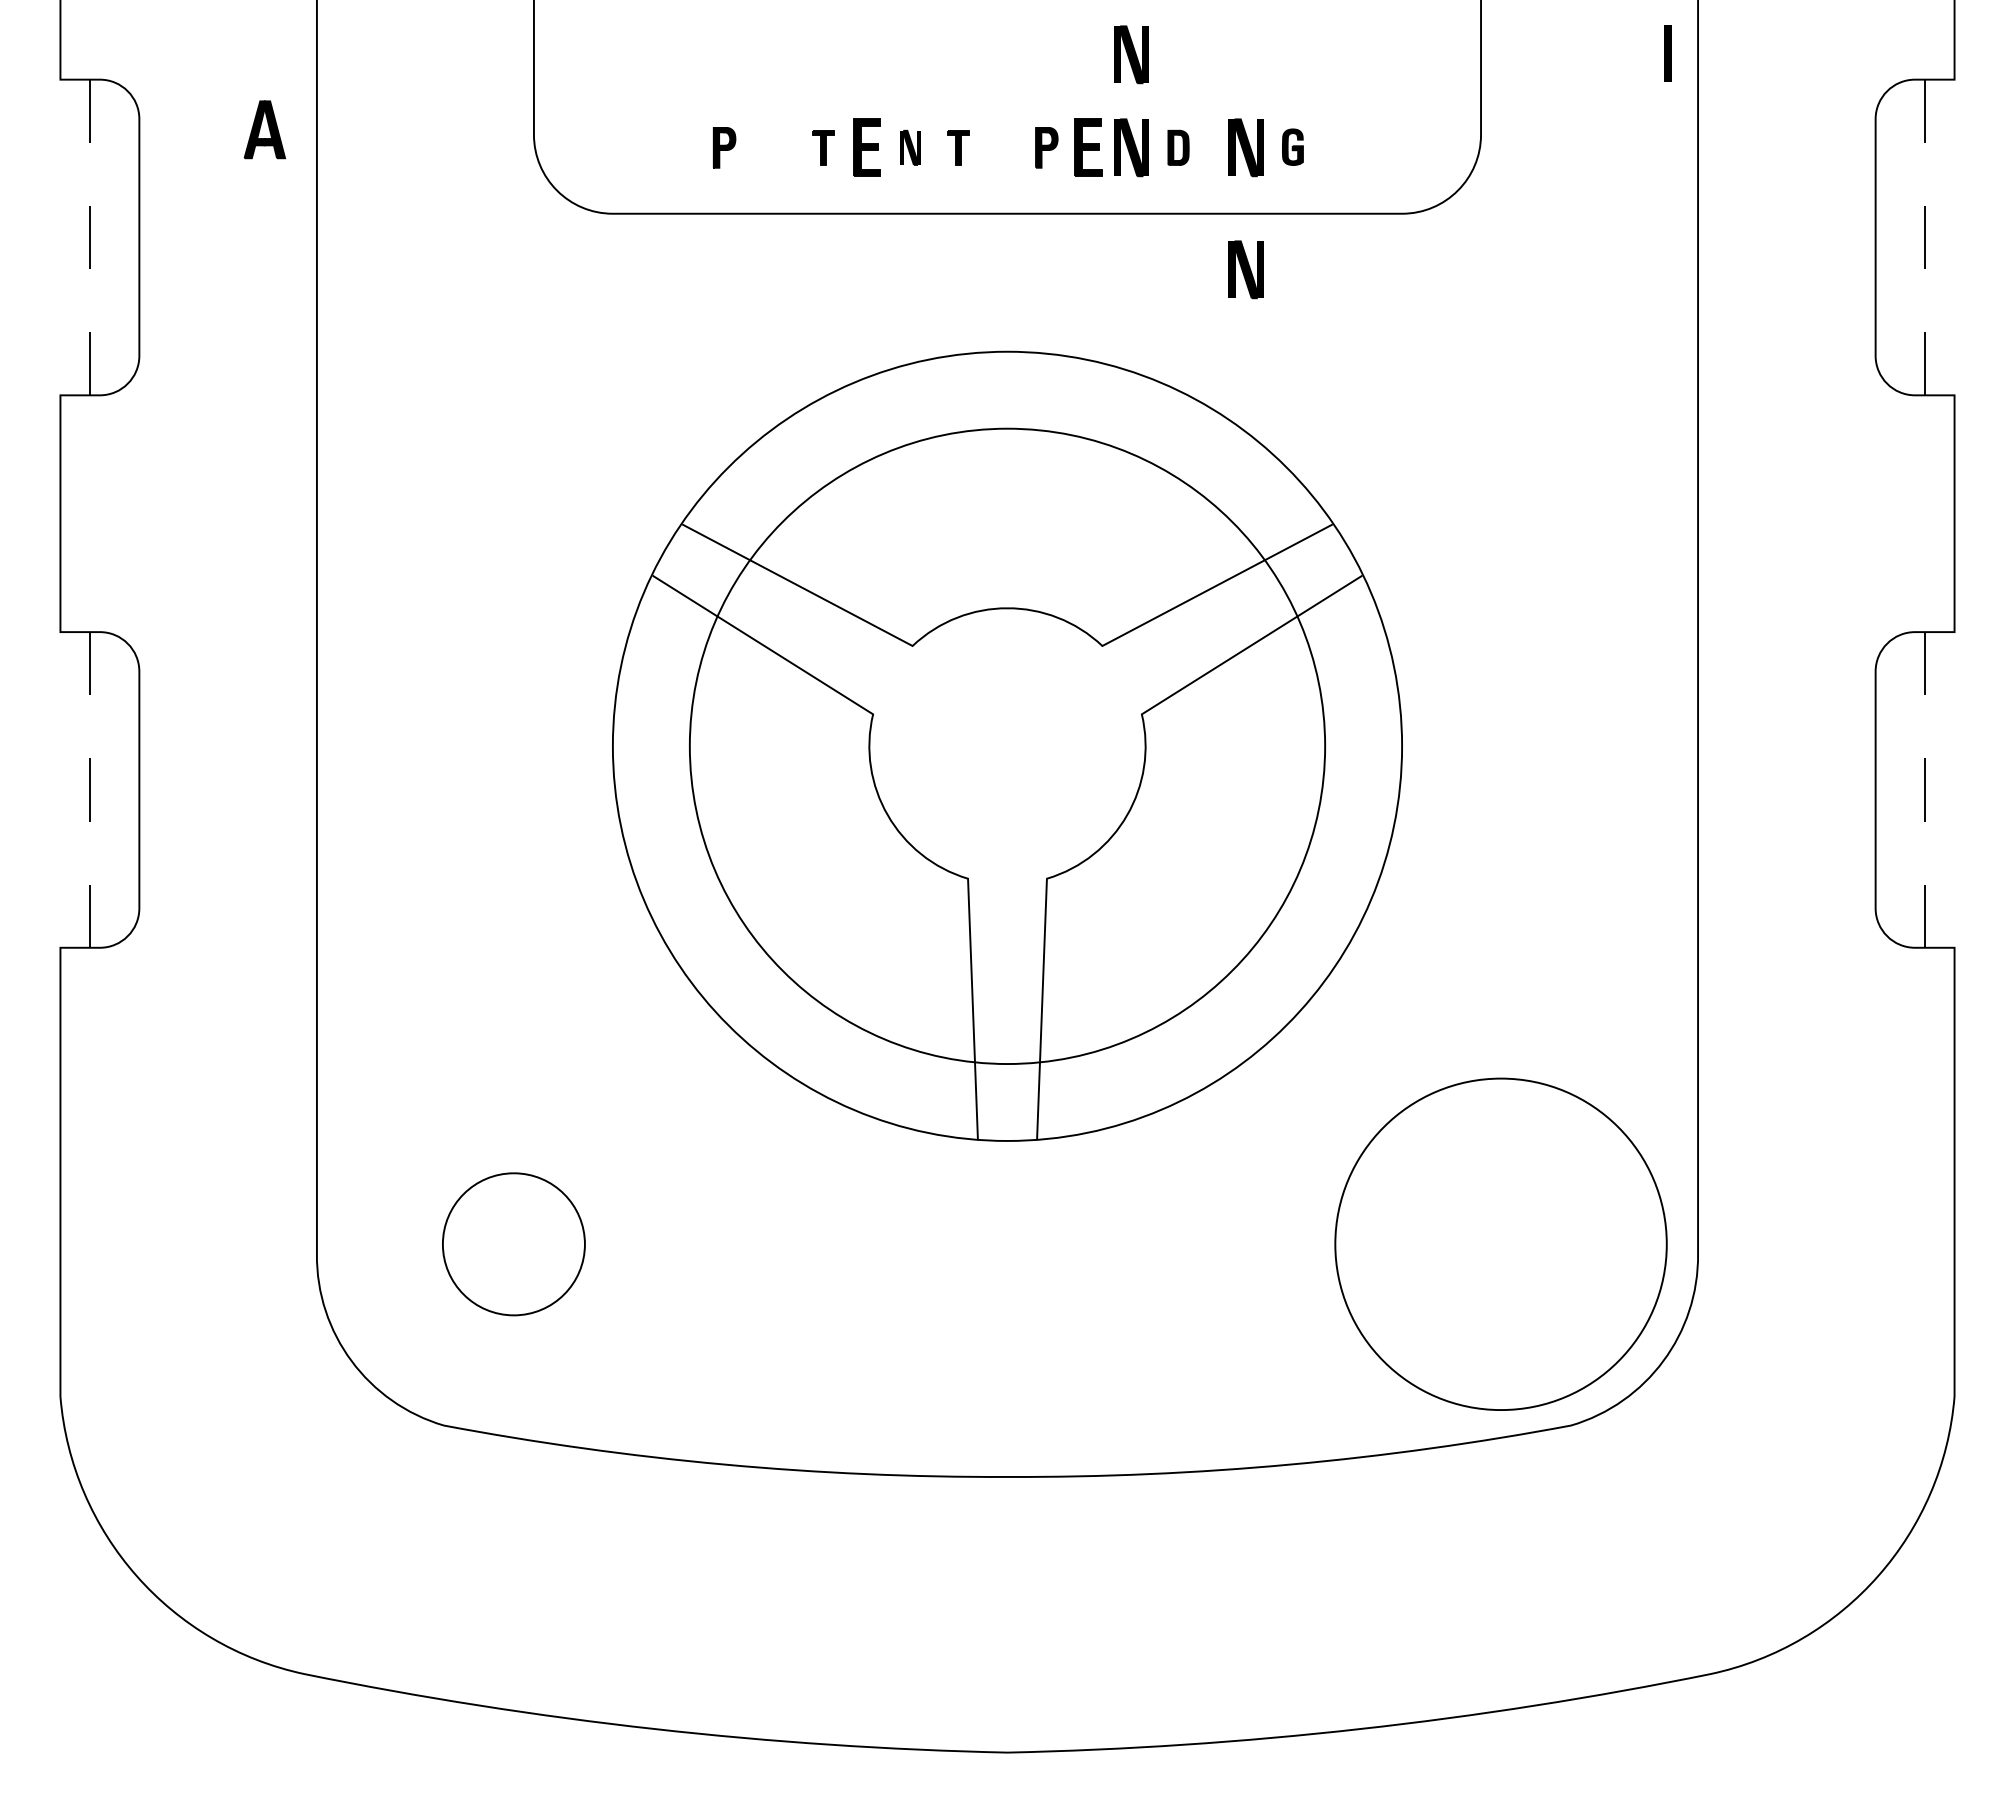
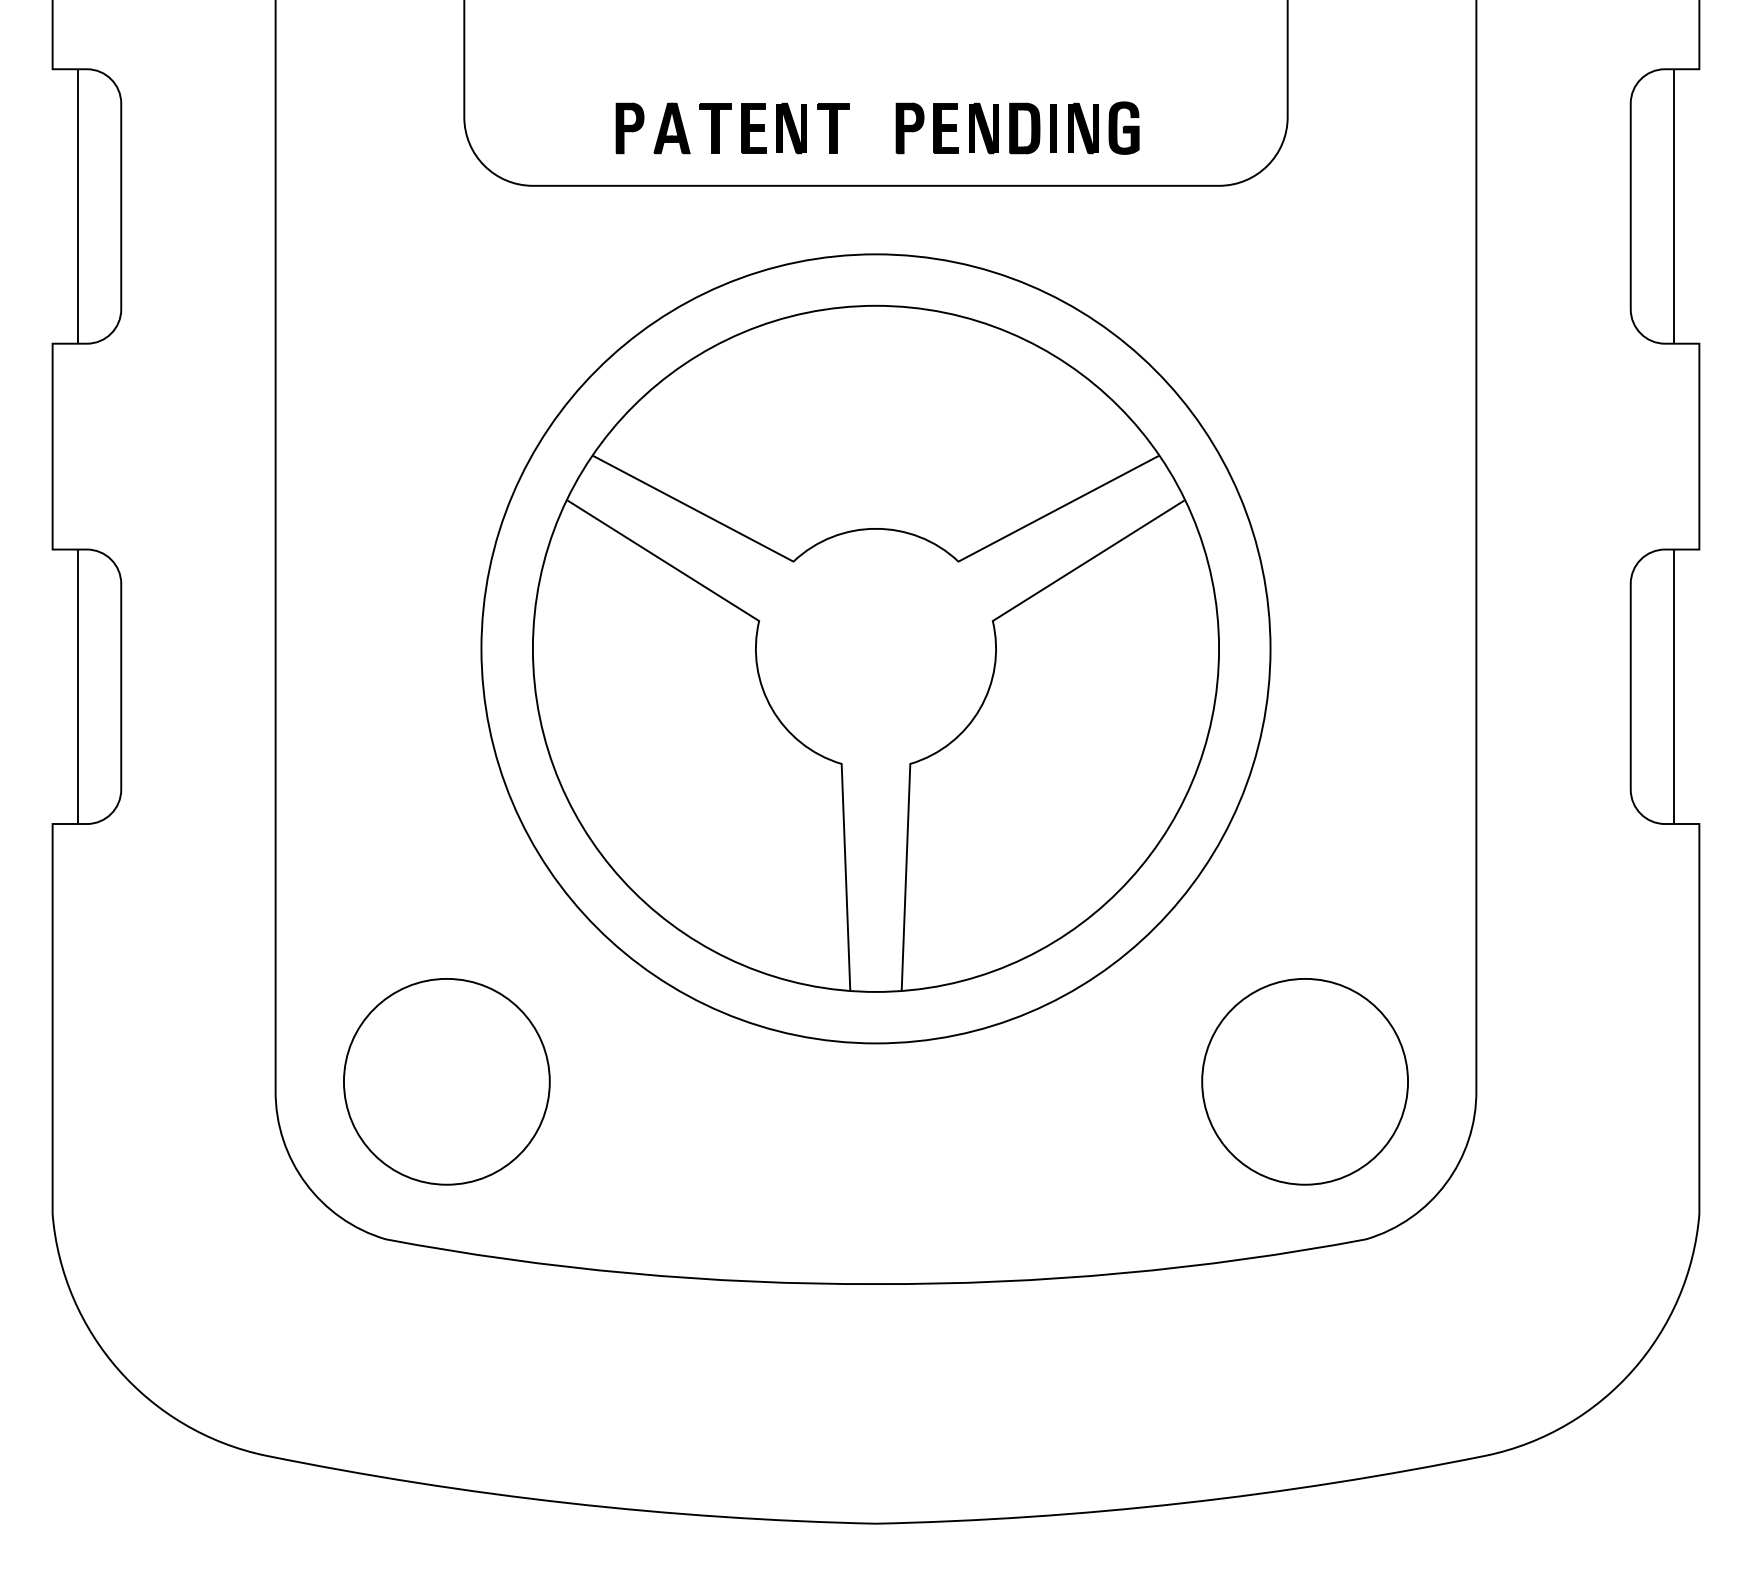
part: (1667, 53) -> (1053, 128), moved
part: (1131, 54) -> (983, 47), removed
part: (264, 129) -> (671, 128), moved
part: (1292, 146) -> (1123, 127), size x1.67
part: (724, 147) -> (629, 128), size x1.43
part: (823, 147) -> (716, 128), size x1.67
part: (910, 147) -> (791, 128), size x1.67
part: (958, 147) -> (833, 128), size x1.67
part: (1046, 147) -> (909, 128), size x1.43
part: (1178, 147) -> (1024, 128), size x1.67
line: (90, 237) -> (78, 206), dashed -> solid
line: (1924, 237) -> (1673, 206), dashed -> solid
part: (1245, 269) -> (1082, 234), removed
circle: (1007, 746) -> (876, 649), size x1.43
line: (90, 789) -> (78, 686), dashed -> solid
line: (1924, 789) -> (1673, 686), dashed -> solid
circle: (513, 1243) -> (446, 1081), size x1.67
circle: (1500, 1243) -> (1304, 1081), size x0.71

